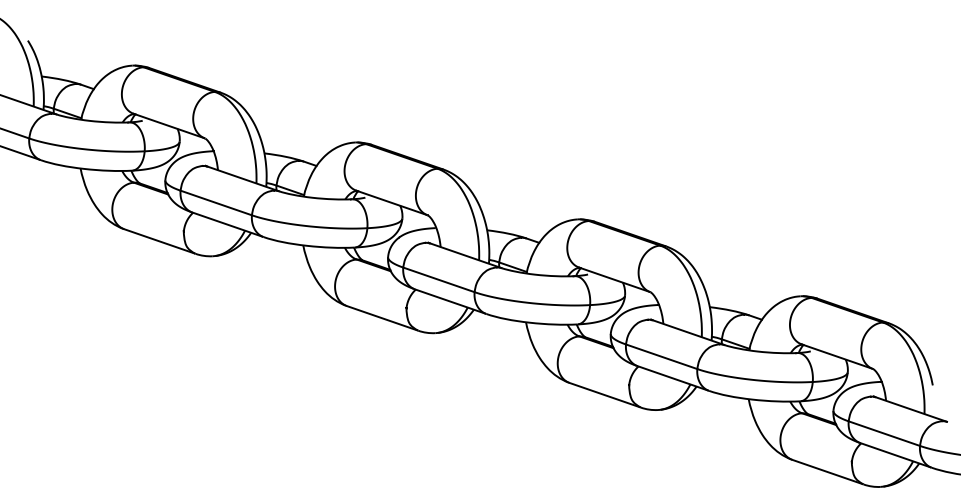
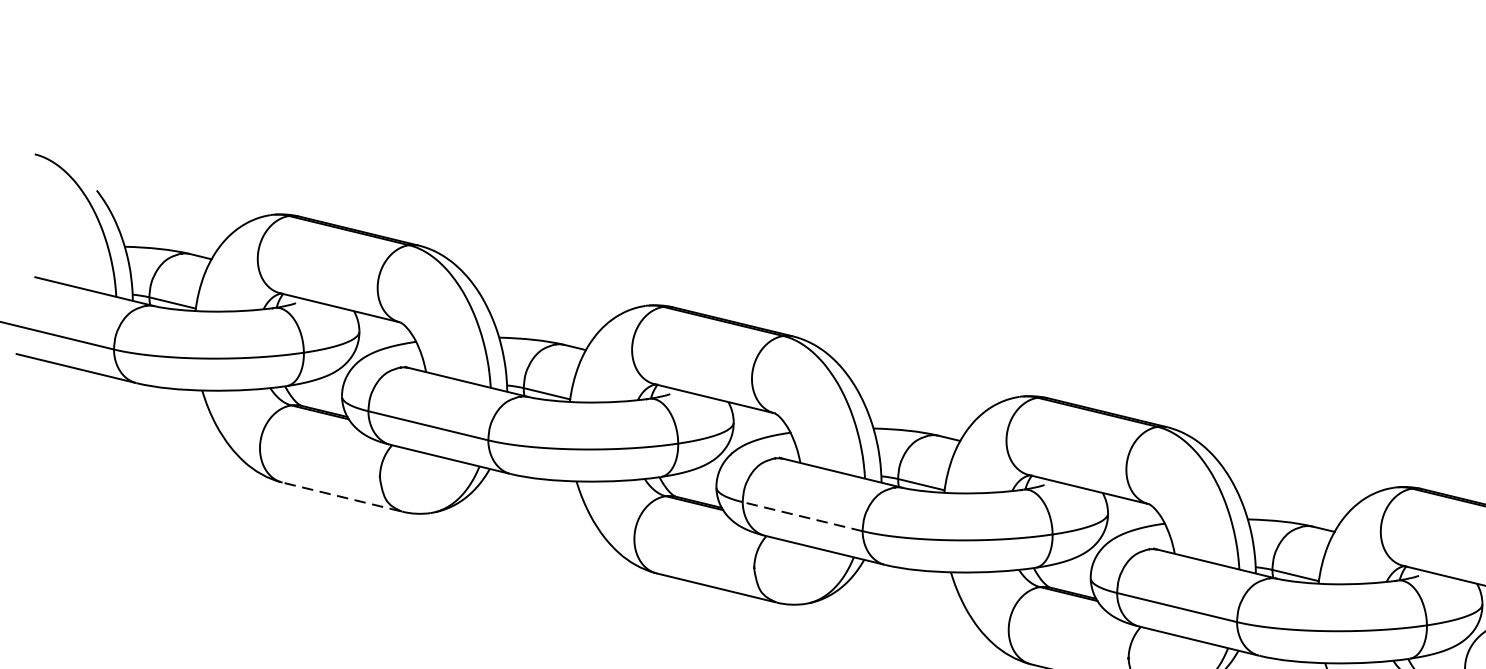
line: (158, 241) -> (340, 497), solid -> dashed
line: (438, 279) -> (801, 516), solid -> dashed

